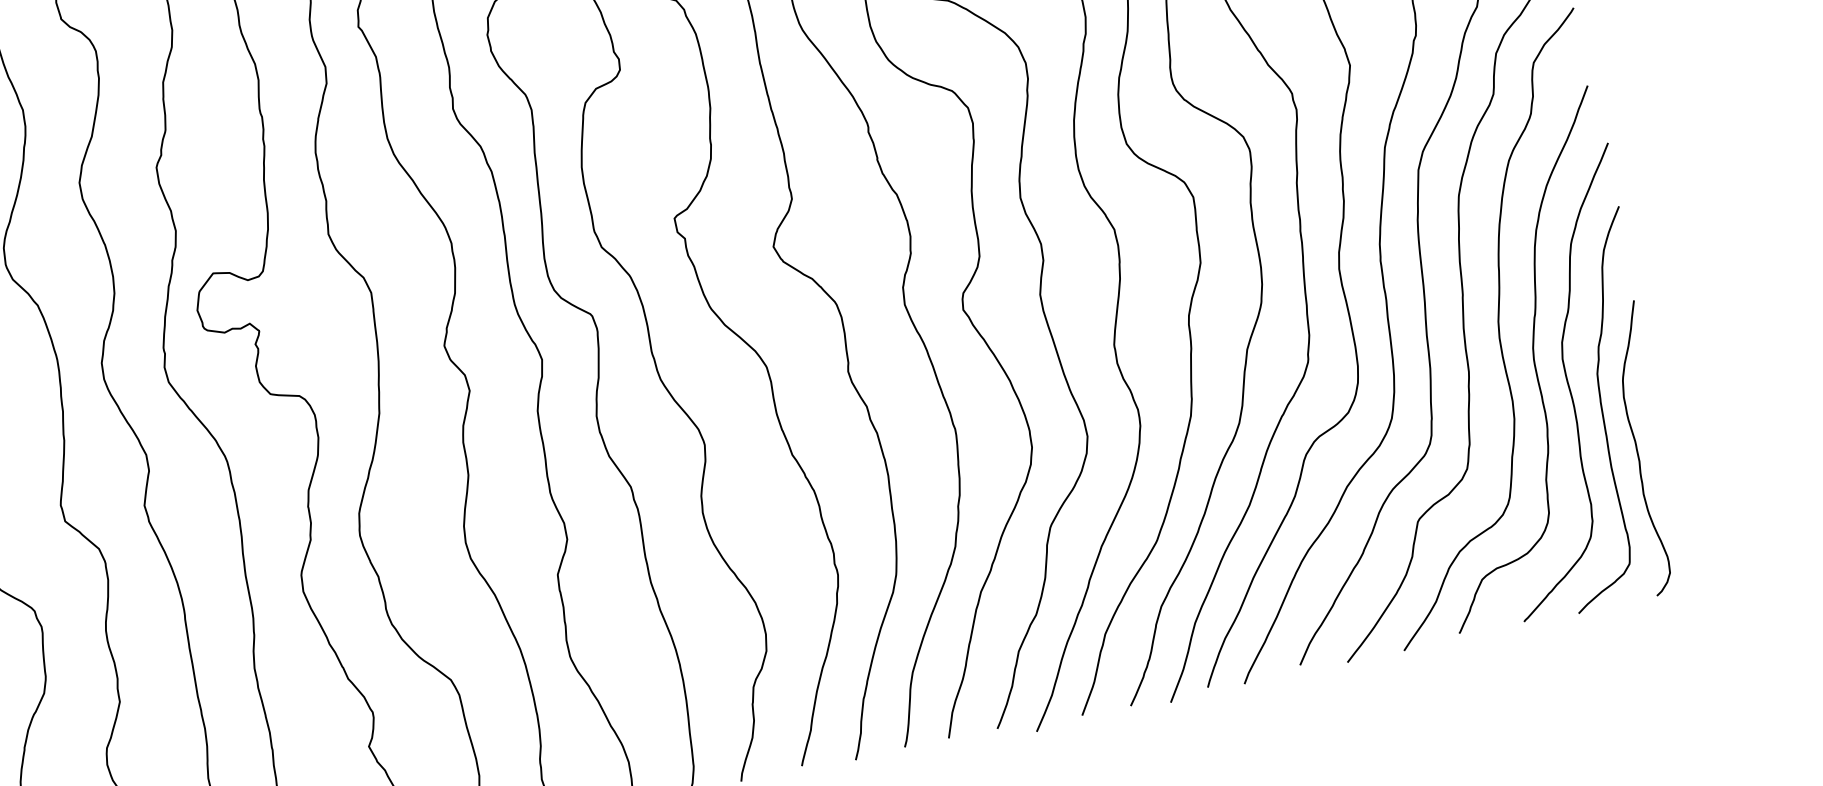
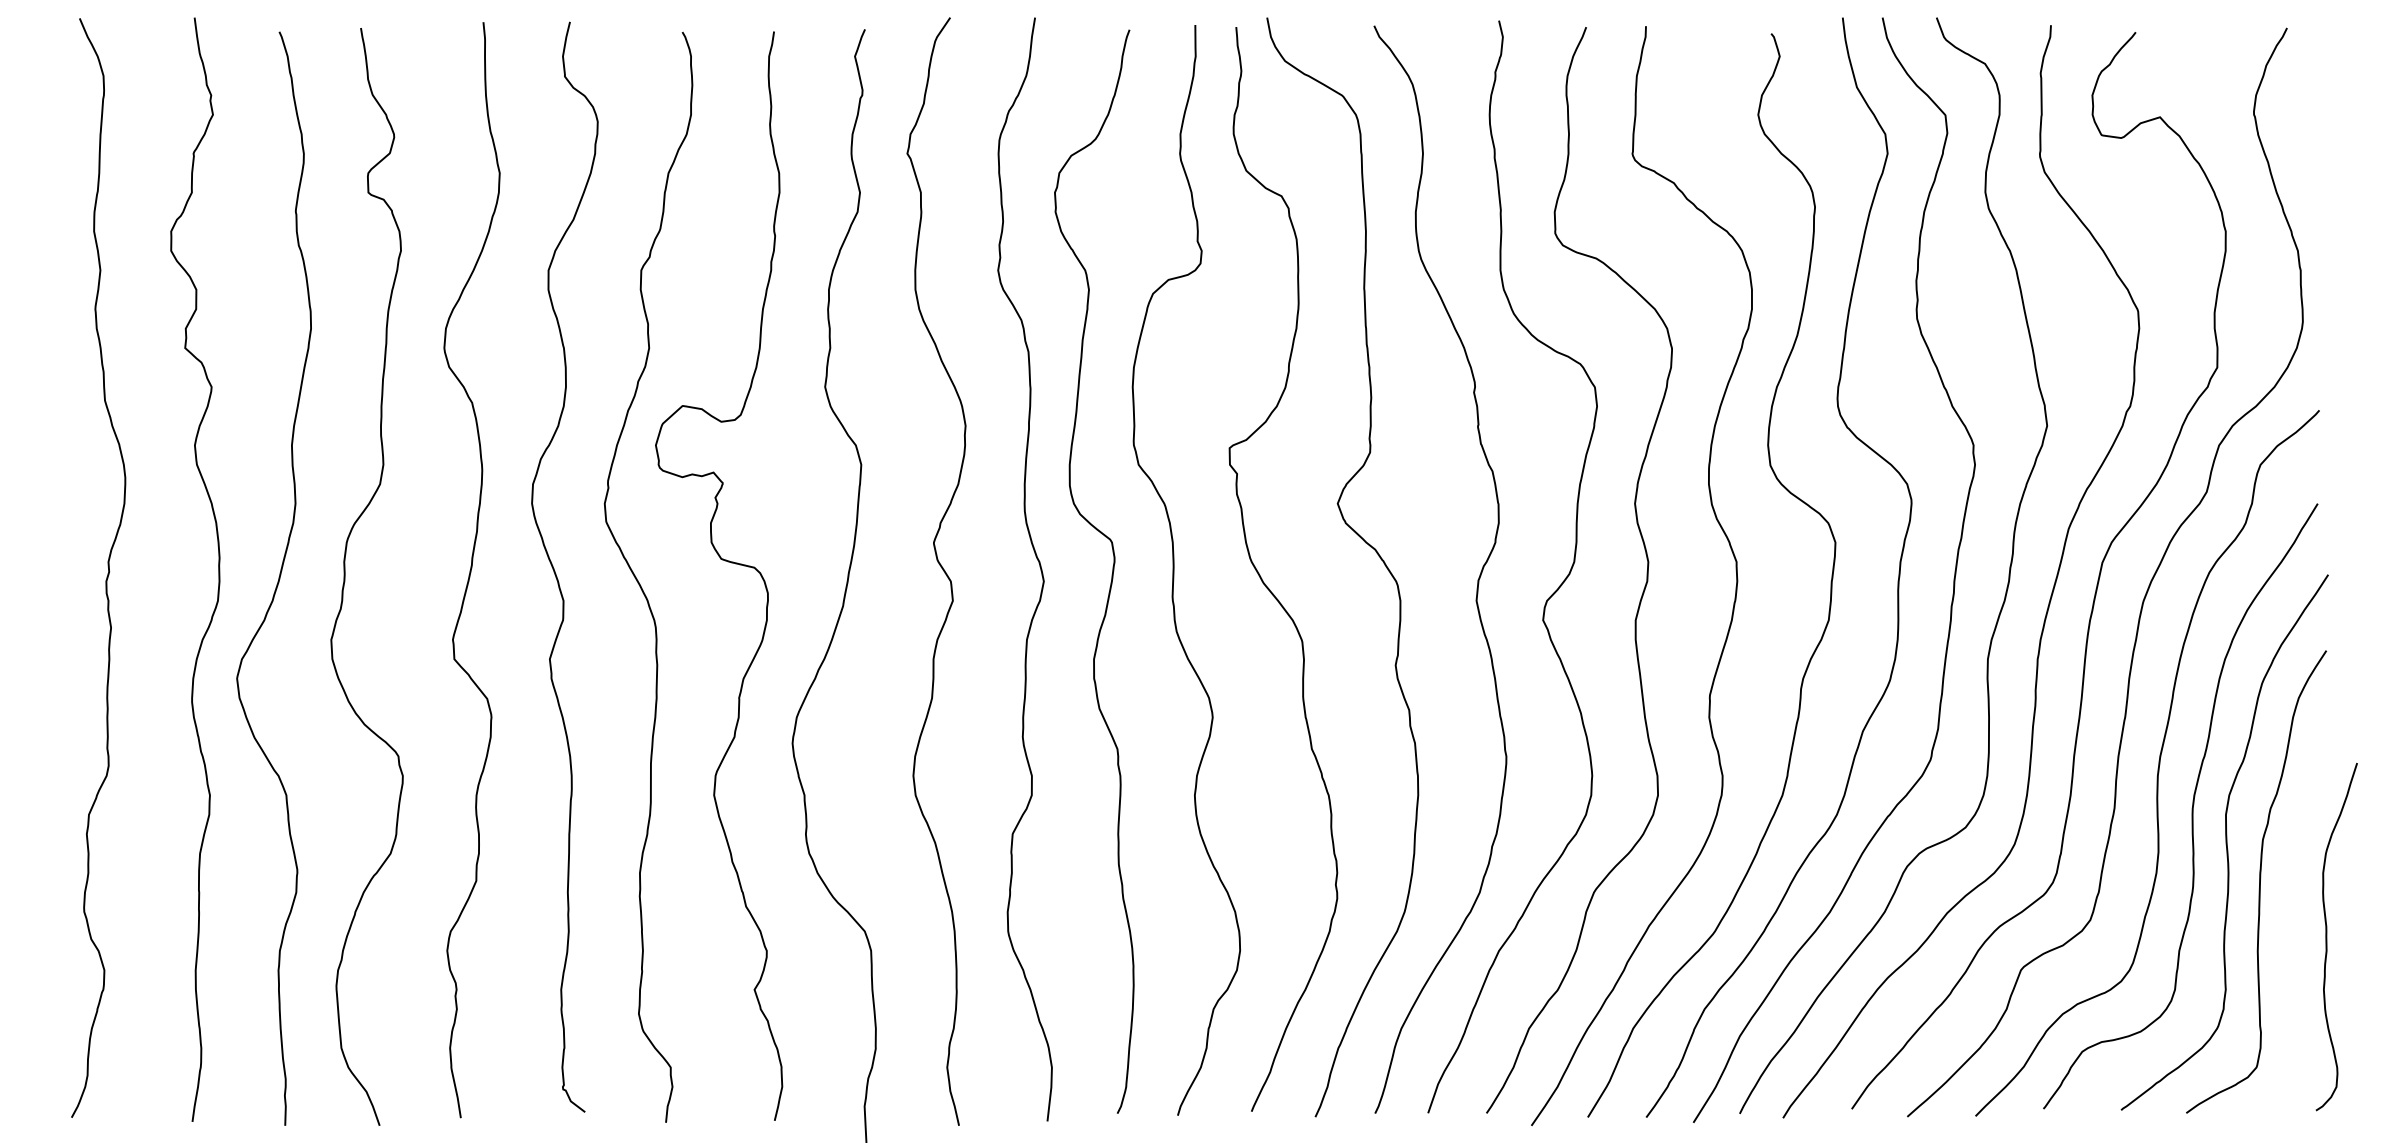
curve: (1638, 450) -> (2327, 937), moved

